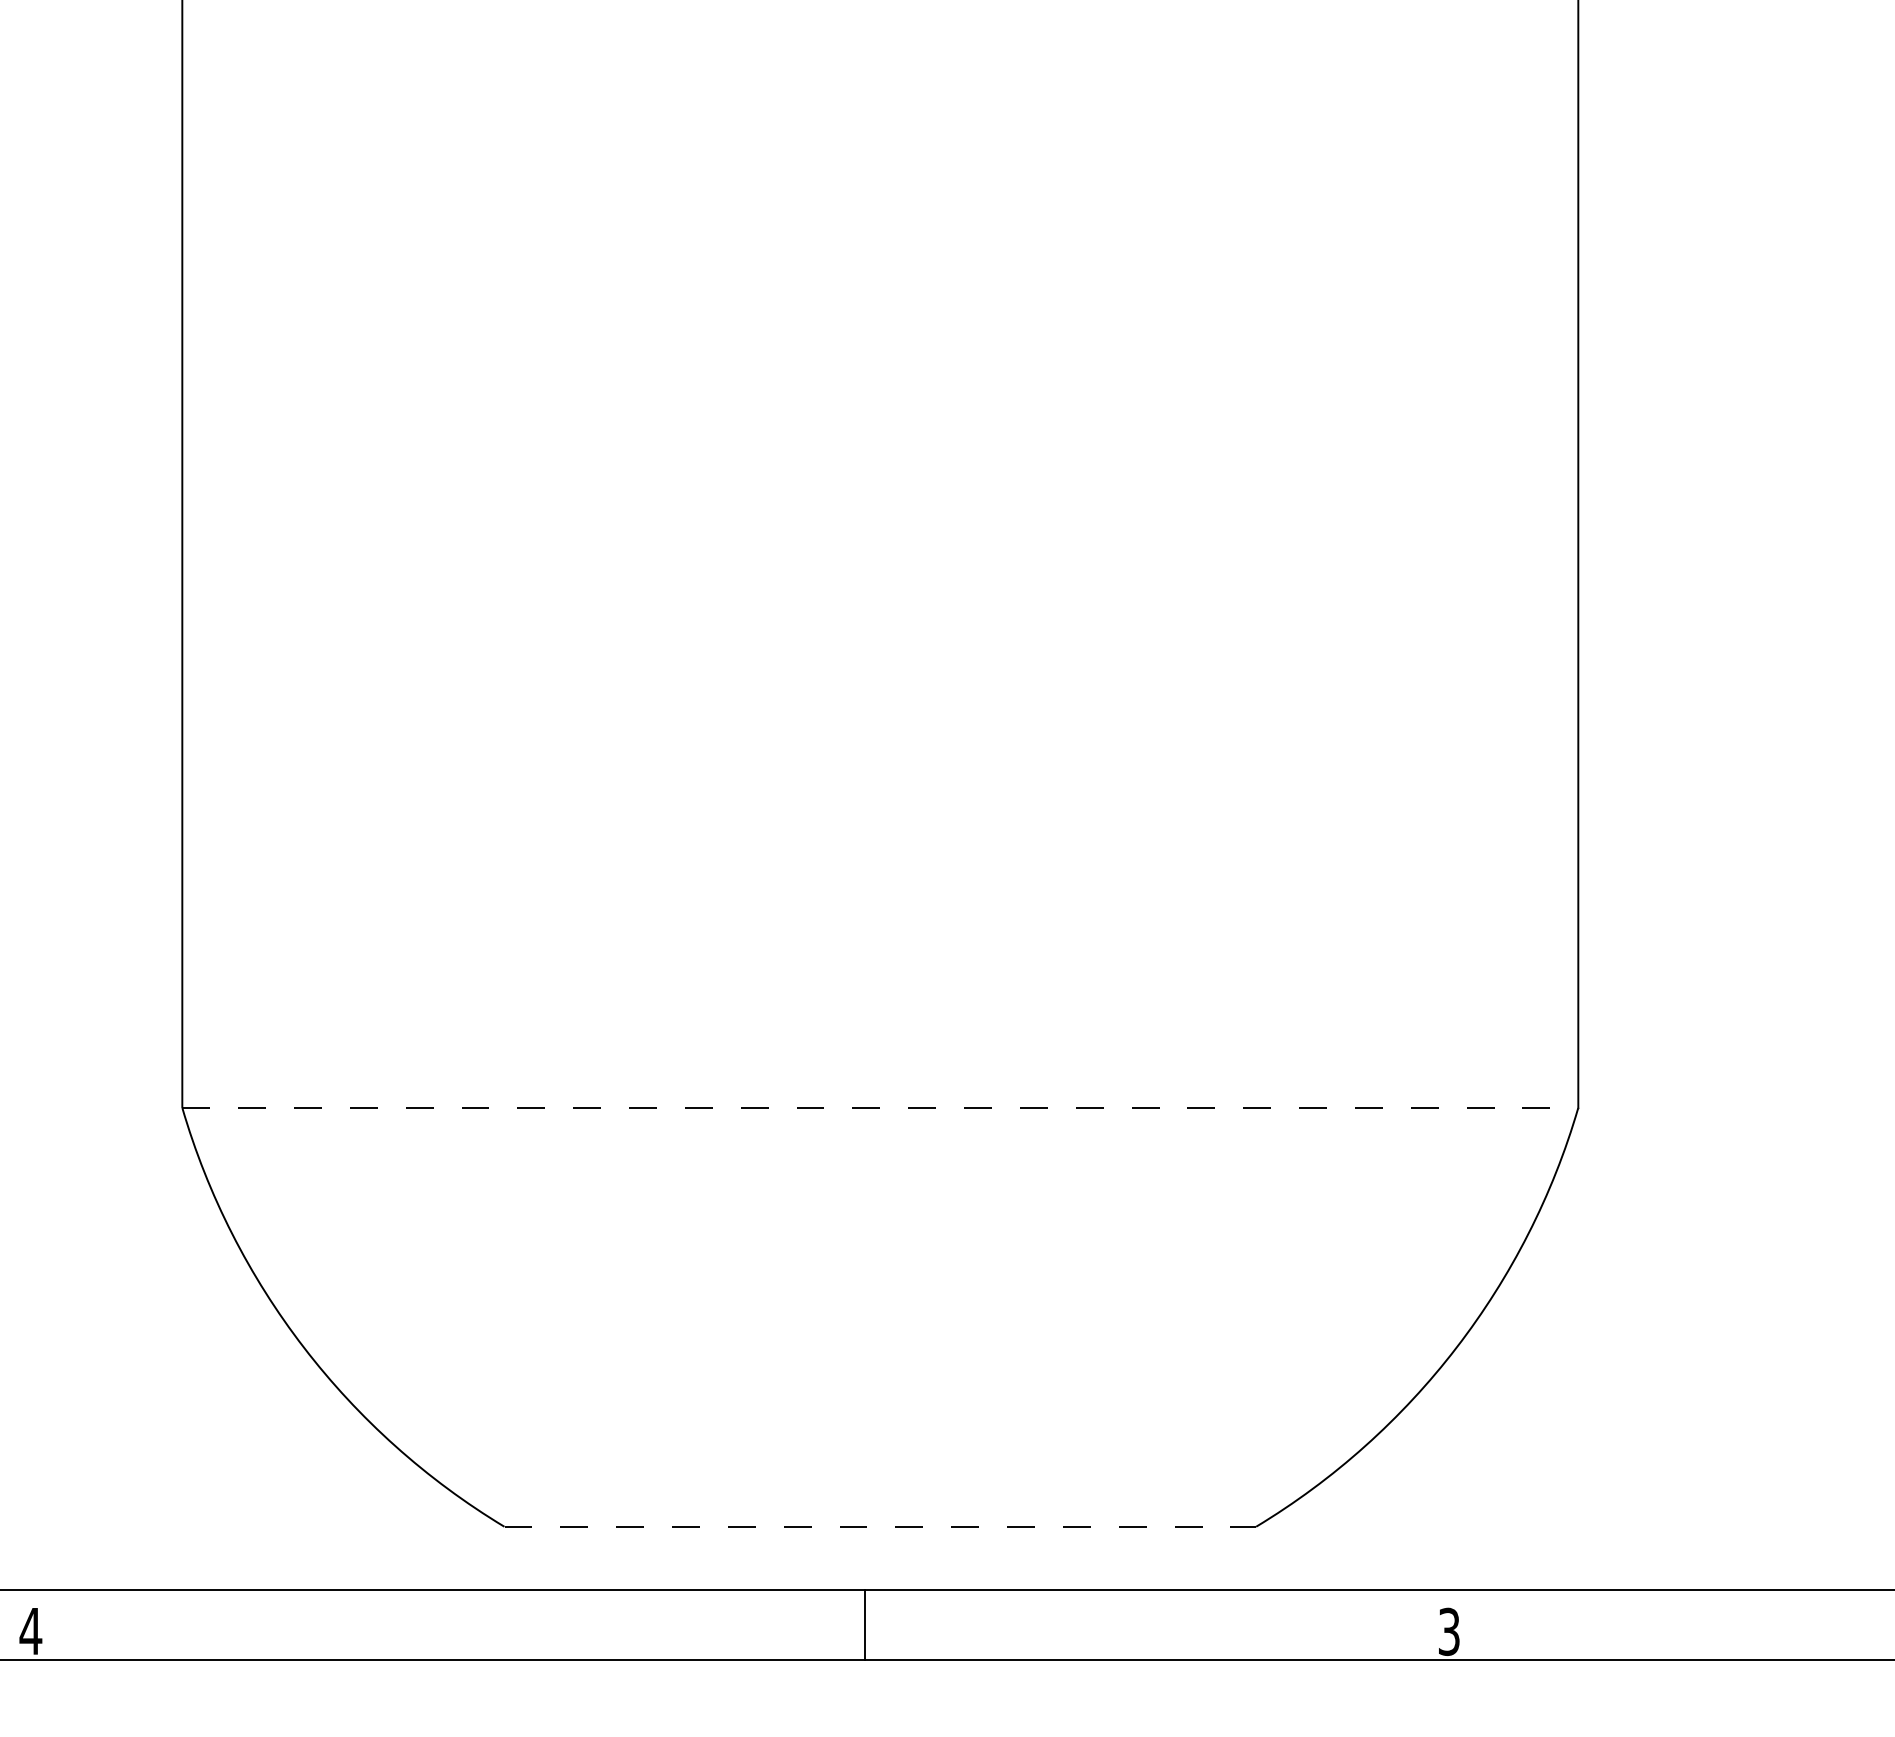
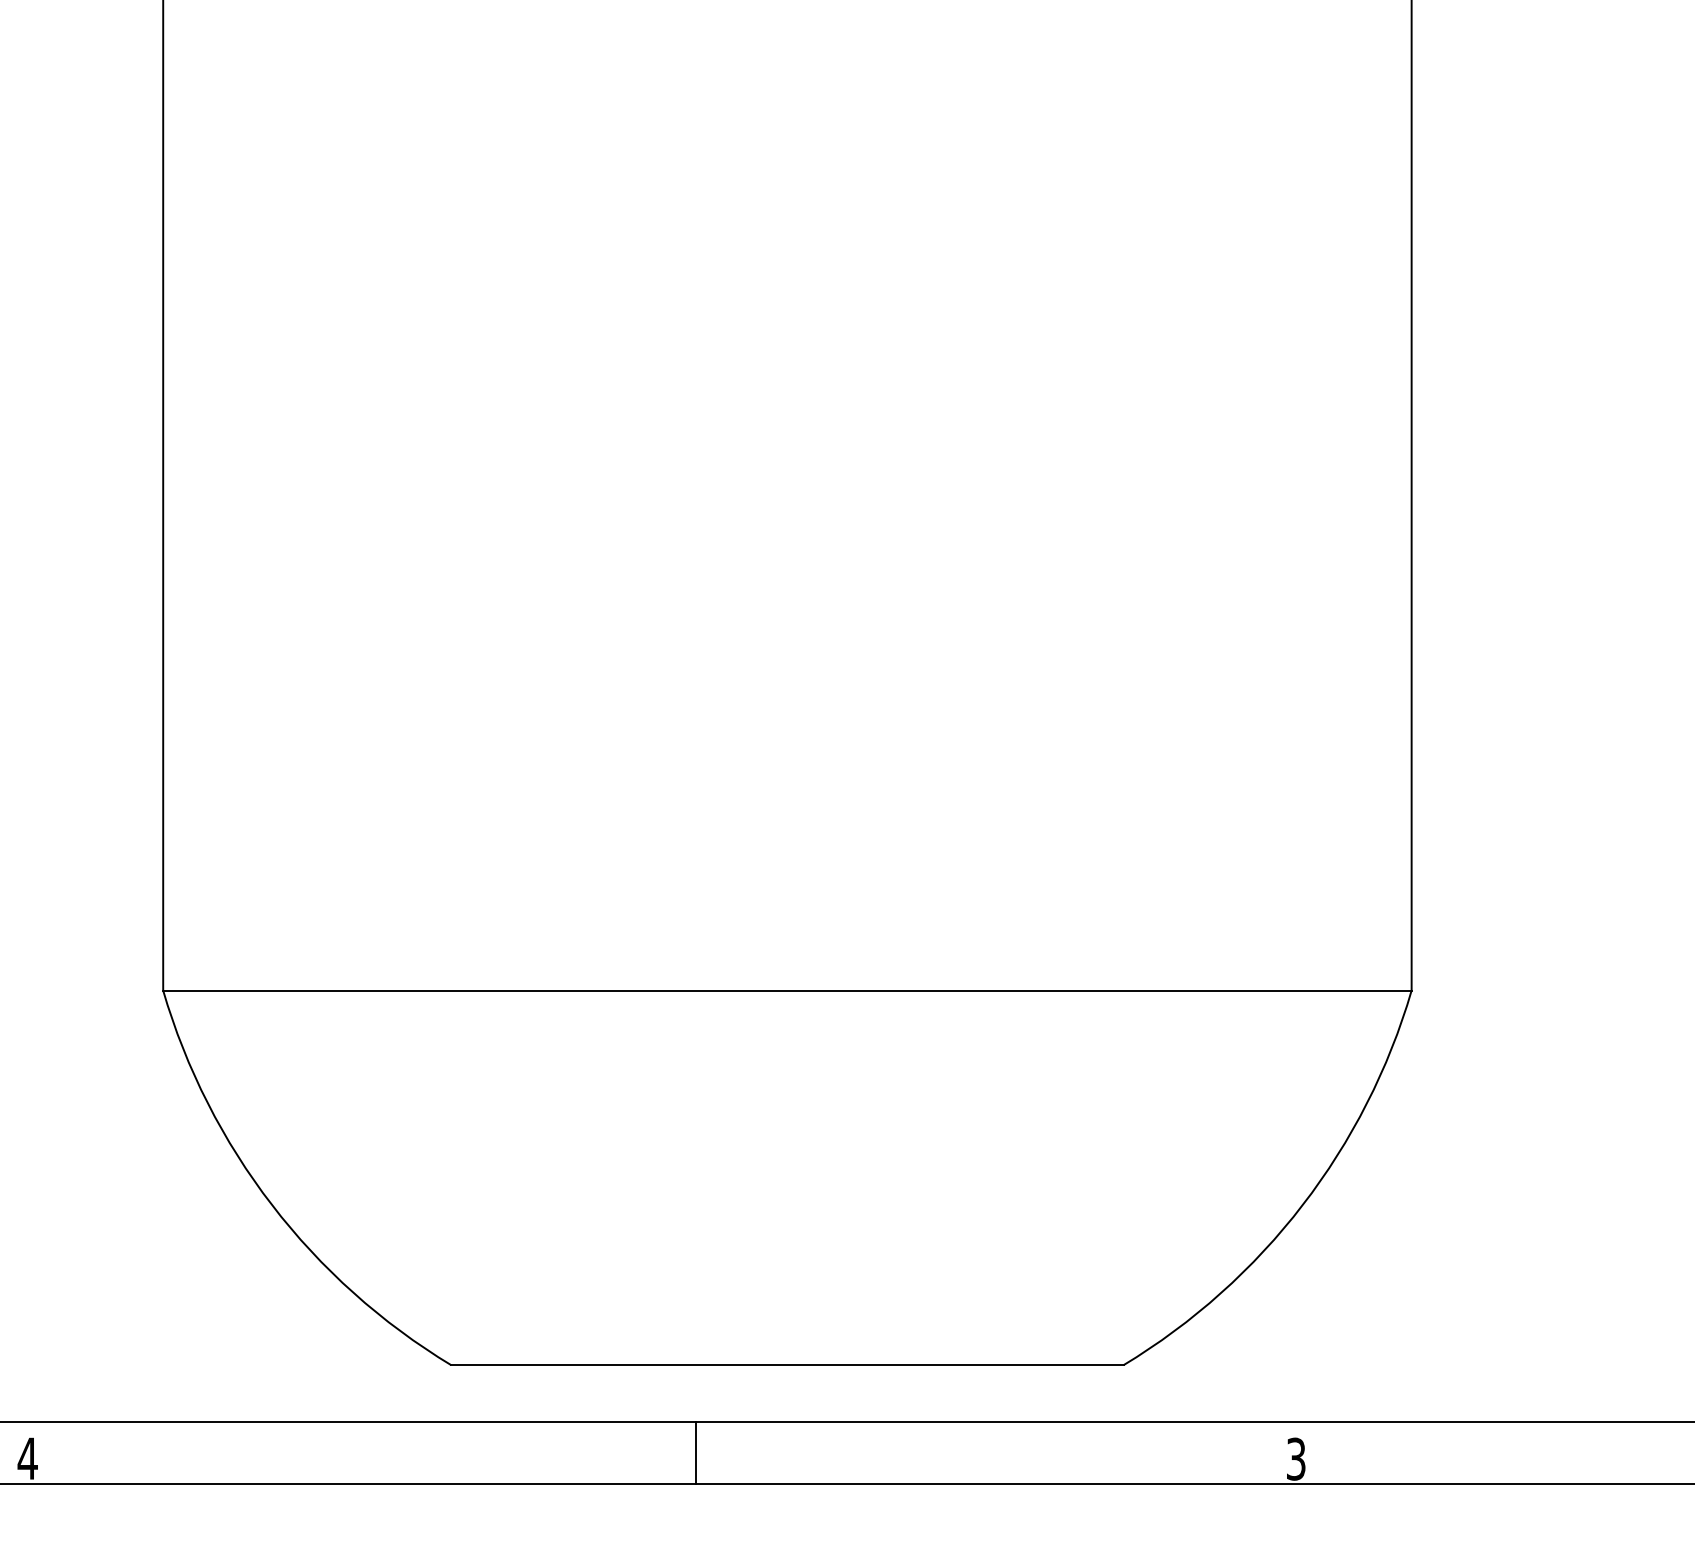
line: (880, 1107) -> (787, 990), dashed -> solid
line: (880, 1526) -> (787, 1364), dashed -> solid
line: (865, 1624) -> (696, 1452), moved

